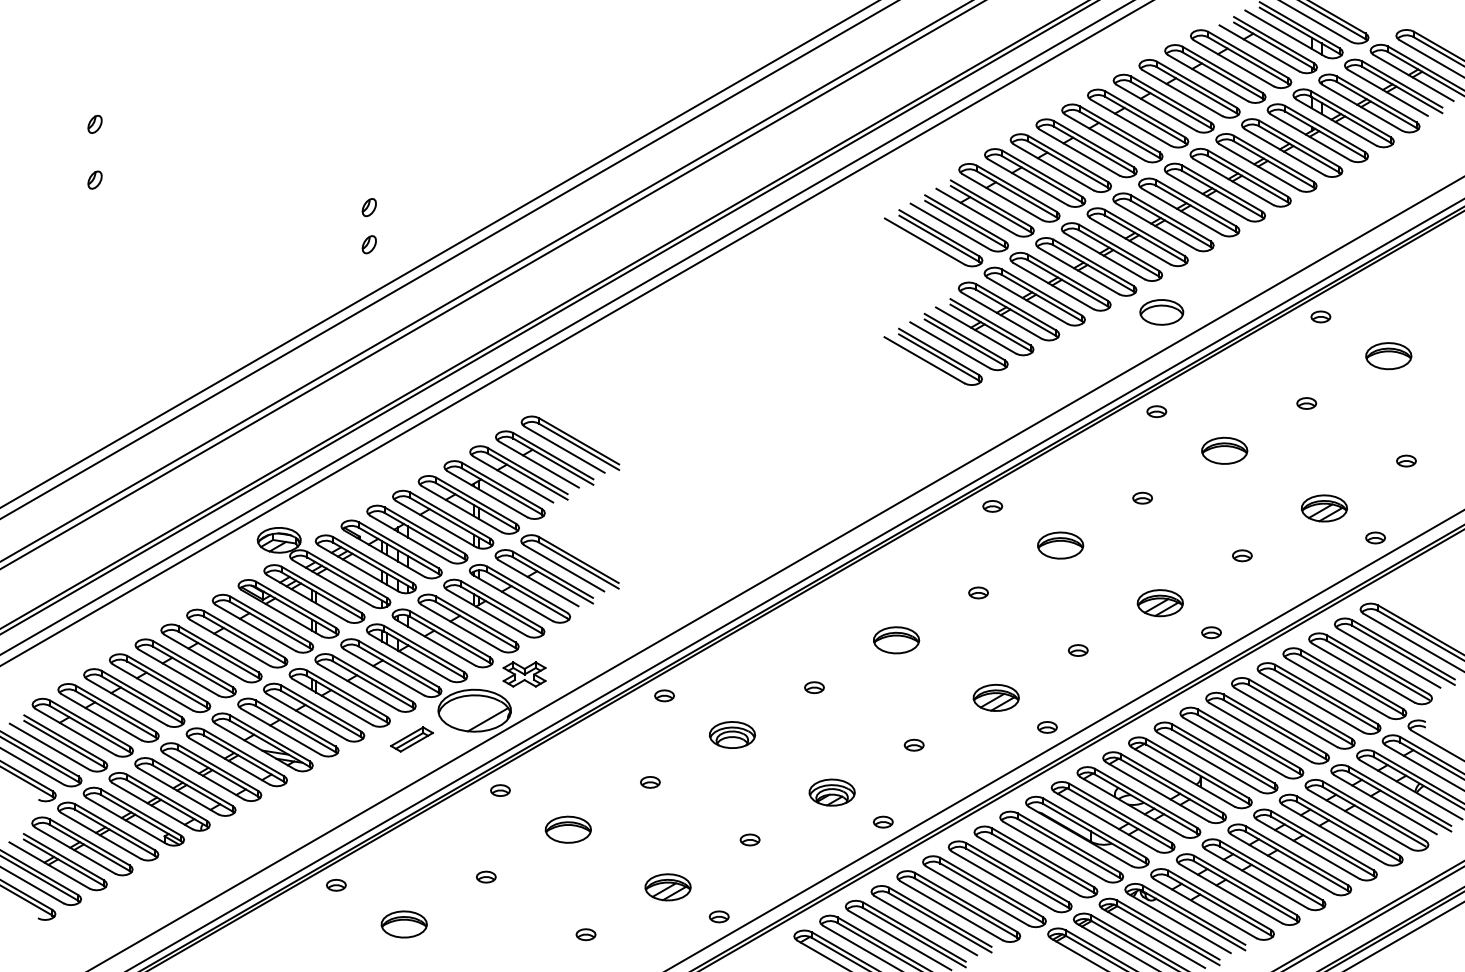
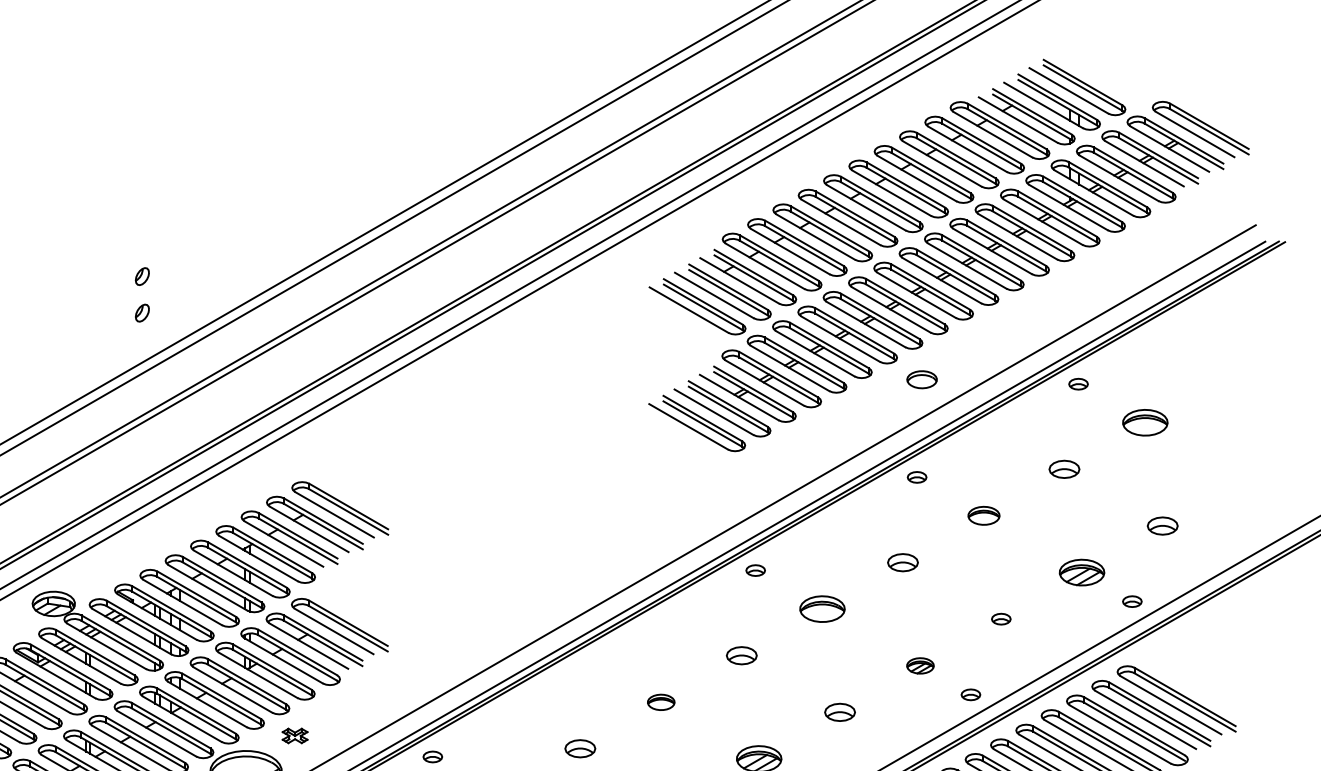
part: (1161, 312) -> (921, 379), size x0.7
part: (1306, 403) -> (1064, 469), size x1.6
part: (1224, 450) -> (983, 515), size x0.7
part: (1406, 460) -> (1162, 525), size x1.6
part: (1142, 497) -> (903, 561), size x1.6
part: (978, 592) -> (741, 655), size x1.6
part: (1159, 603) -> (919, 666), size x0.6
part: (896, 640) -> (661, 702), size x0.6
part: (1077, 650) -> (839, 712), size x1.6
part: (524, 674) -> (295, 735), size x0.6
part: (814, 687) -> (580, 748), size x1.6

